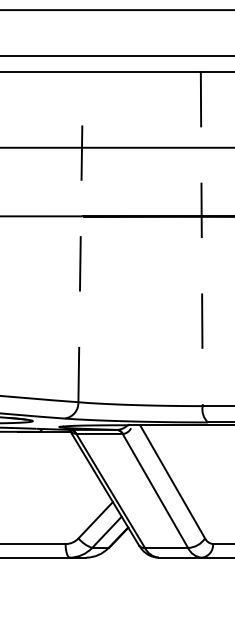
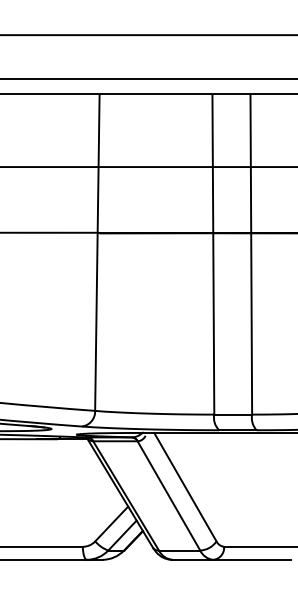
line: (80, 236) -> (97, 252), dashed -> solid
line: (201, 240) -> (213, 255), dashed -> solid

